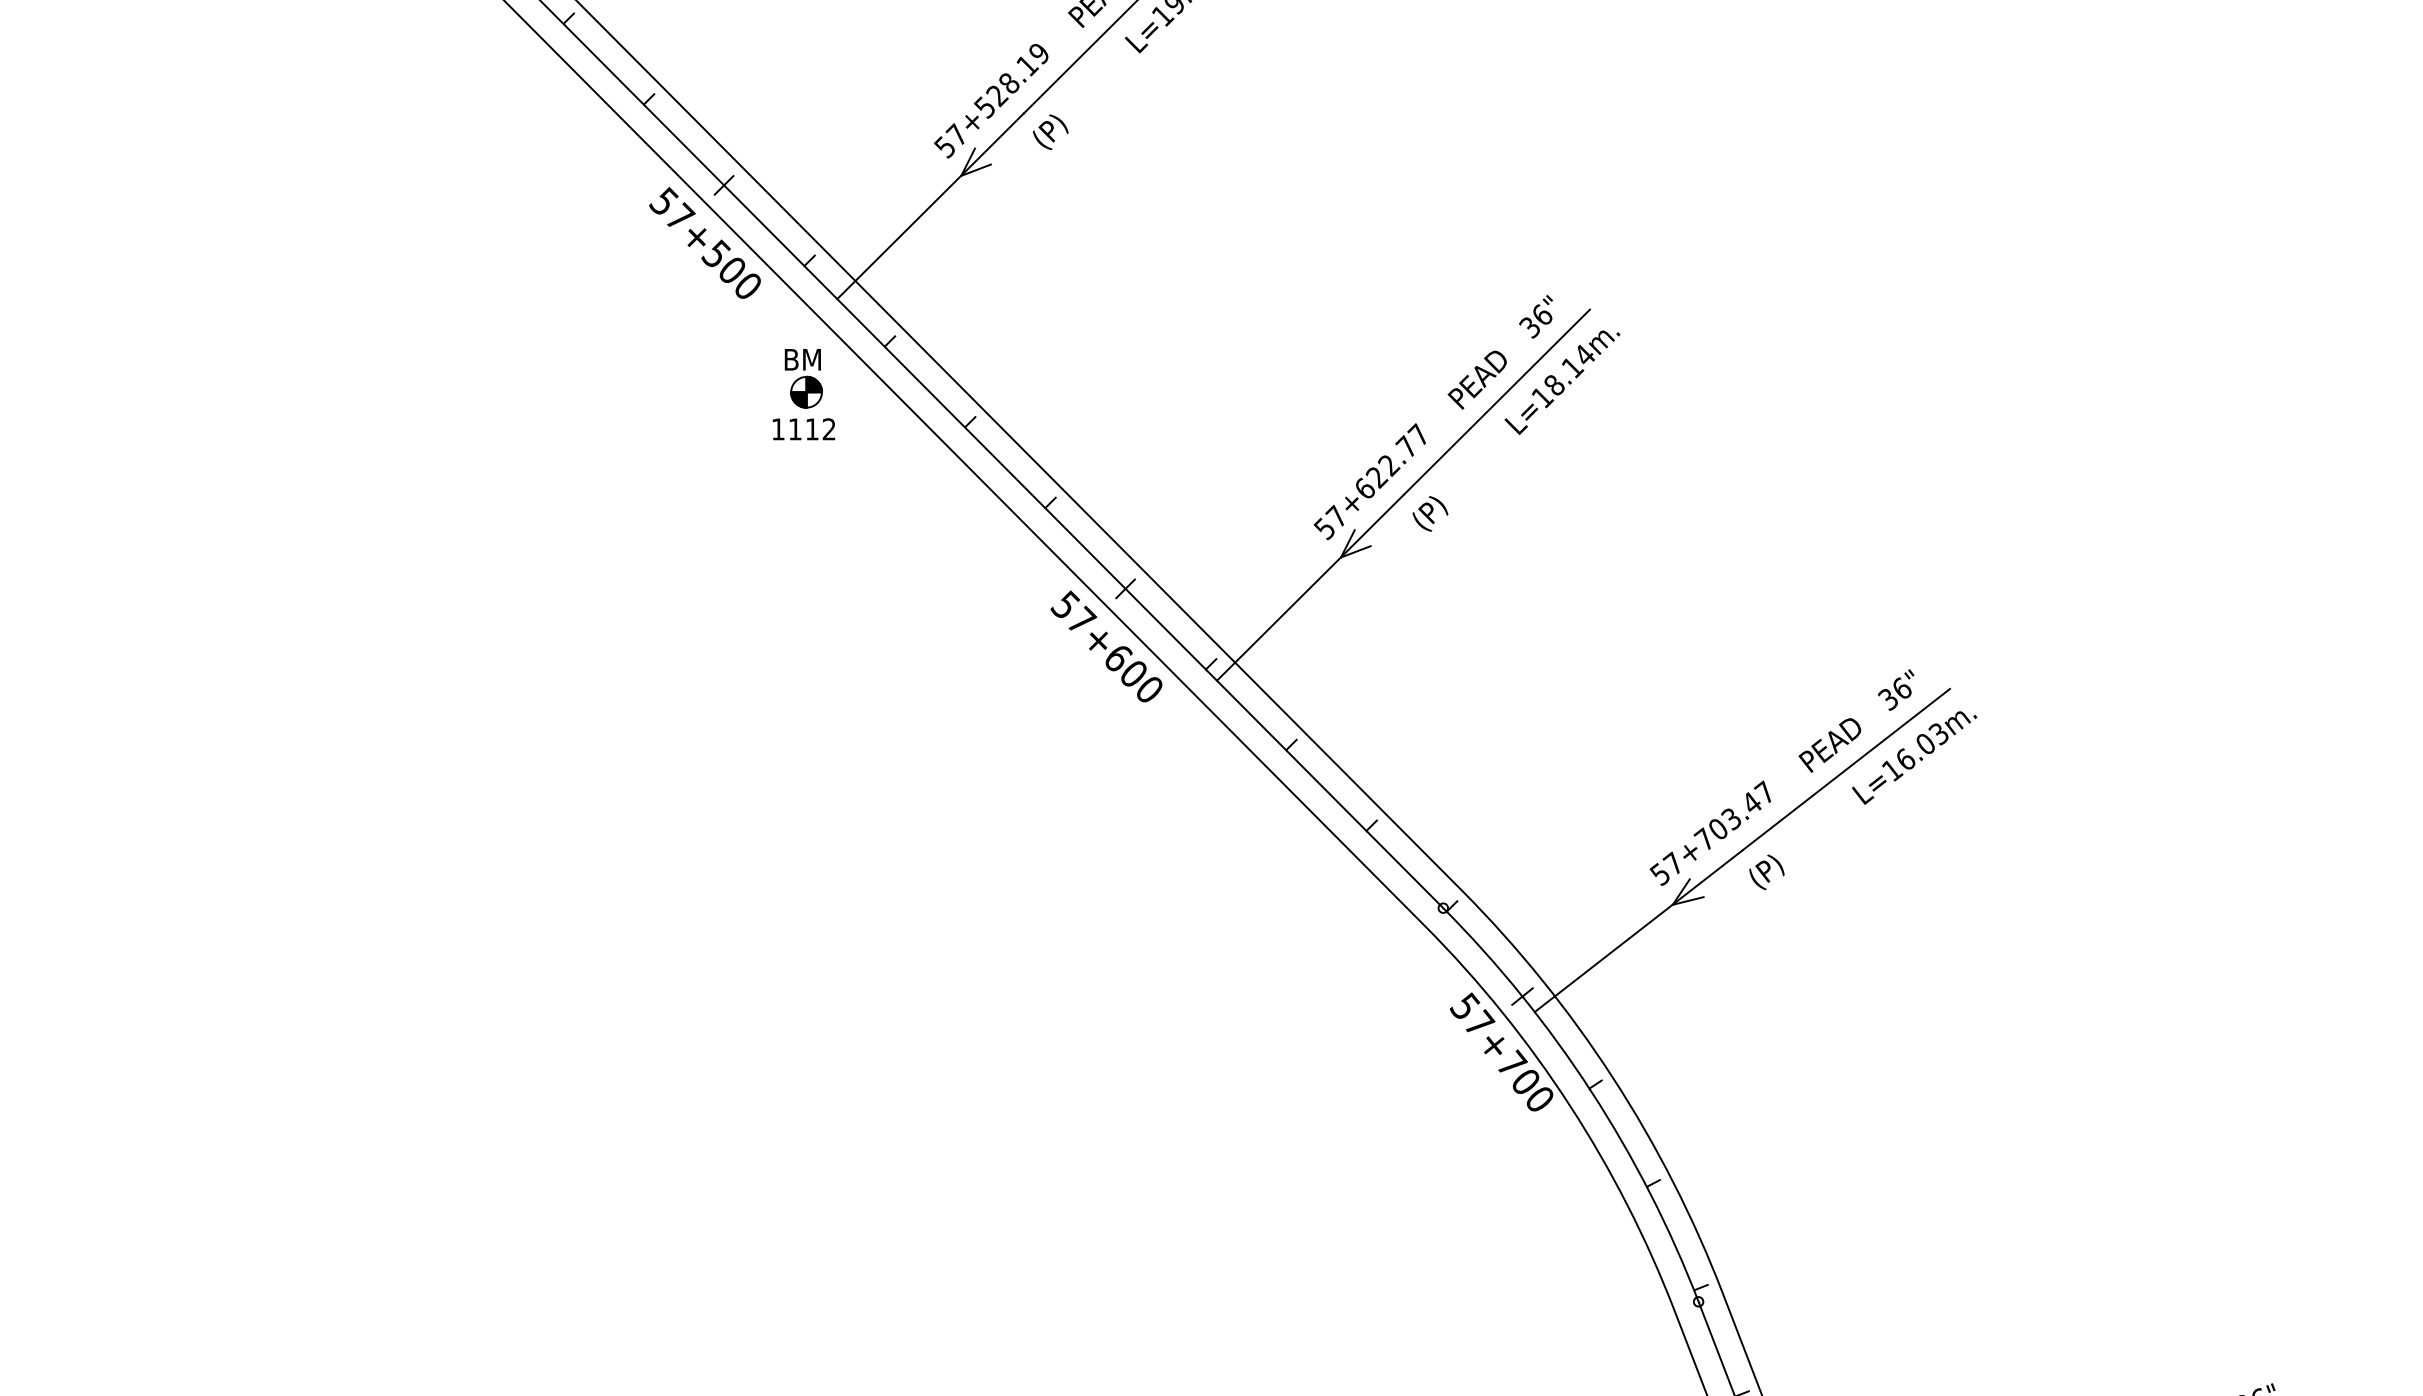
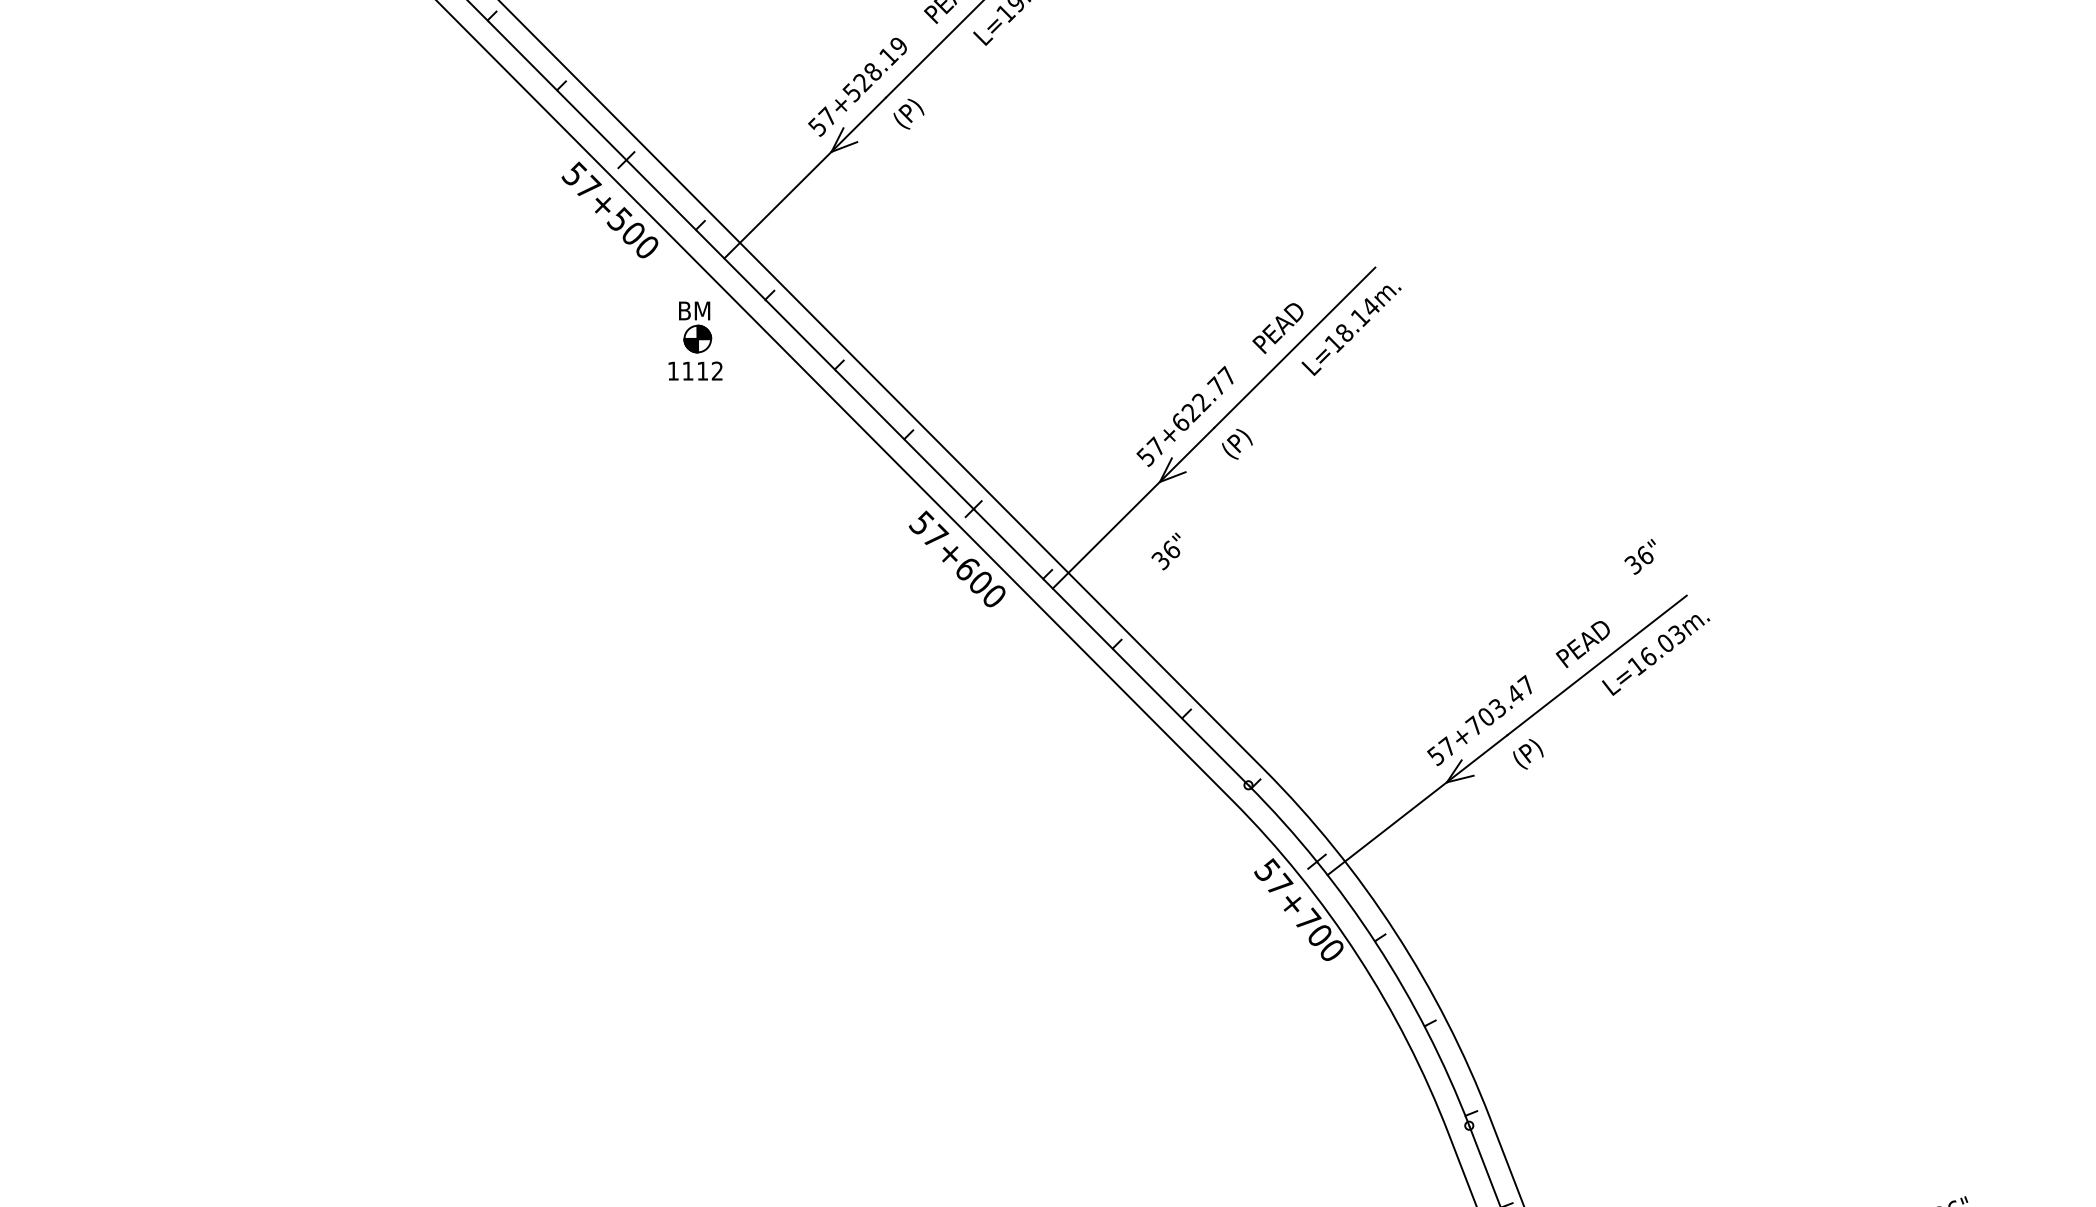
text: (1535, 316) -> (1165, 551), moved
text: (1895, 689) -> (1639, 556), moved

